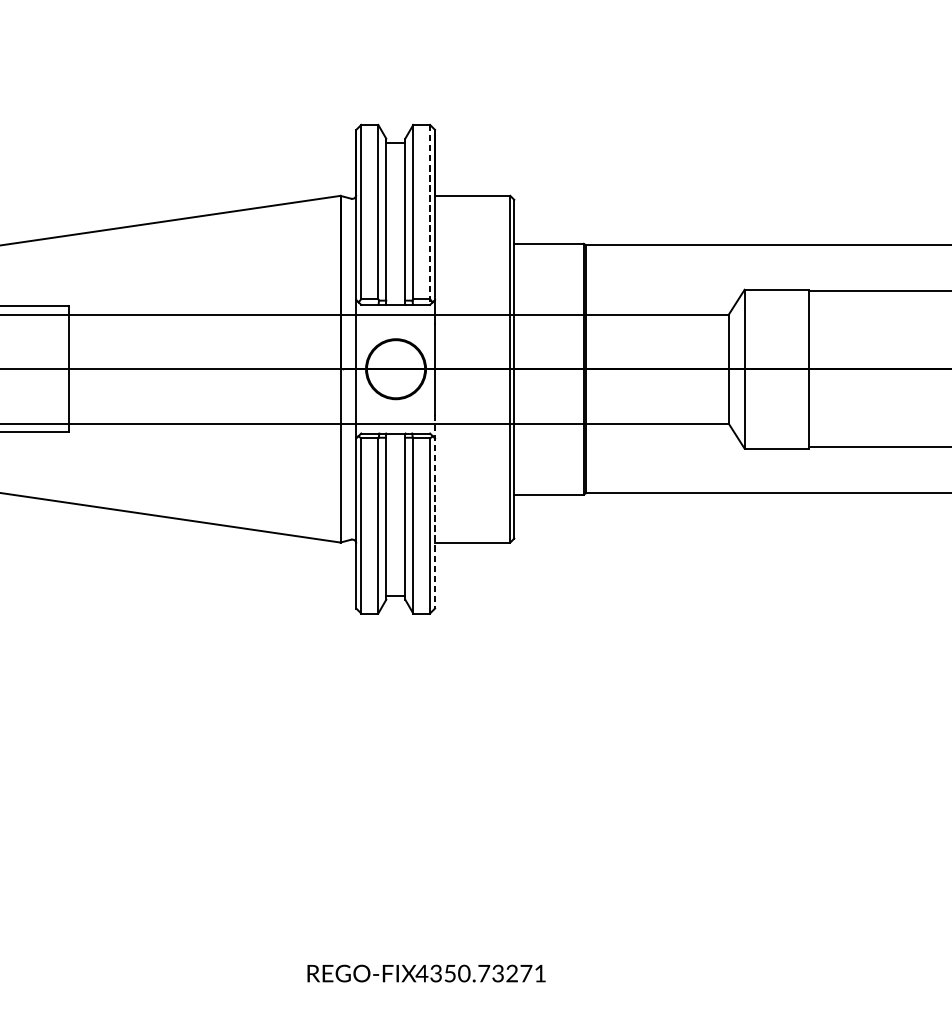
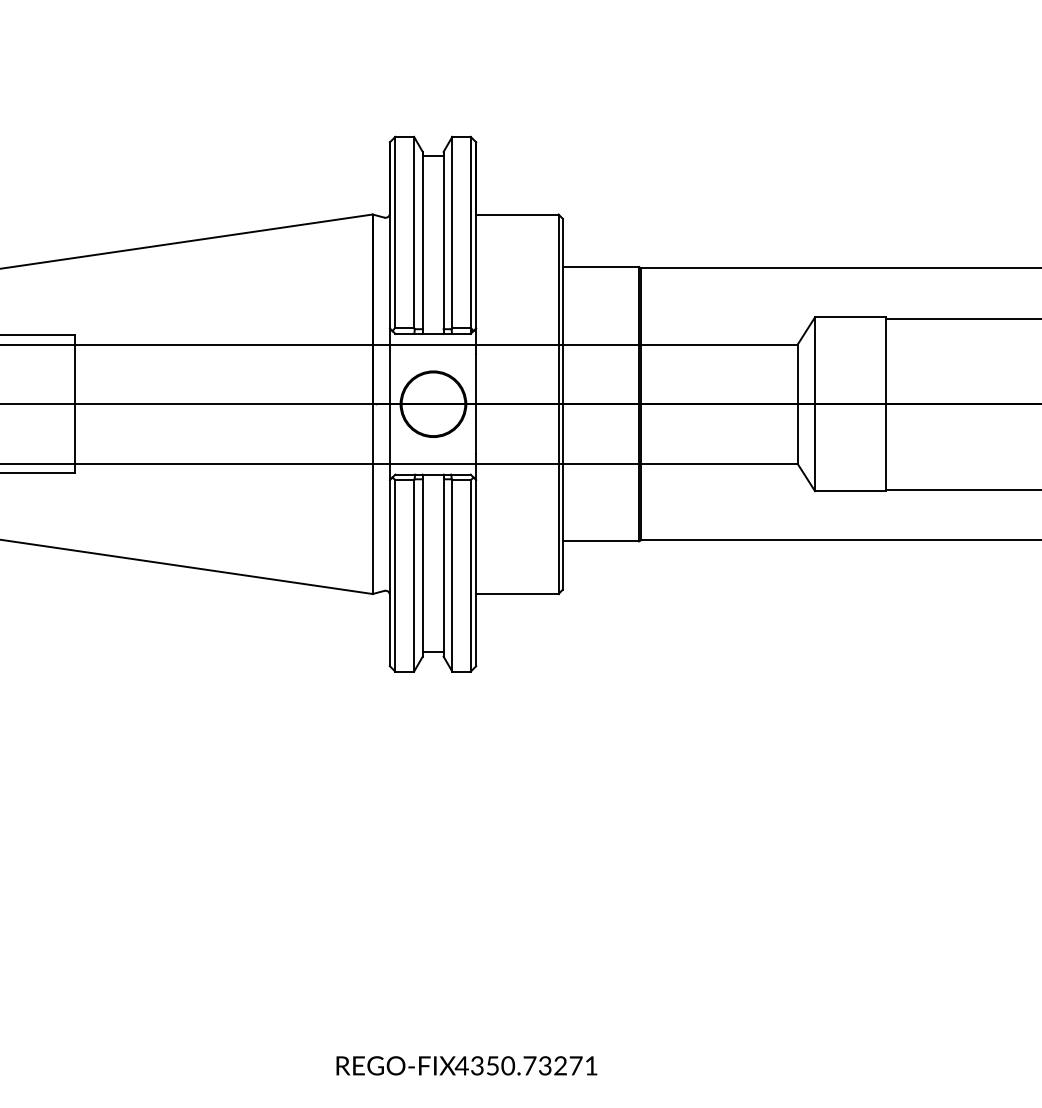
line: (429, 215) -> (470, 235), dashed -> solid
line: (435, 511) -> (476, 560), dashed -> solid

